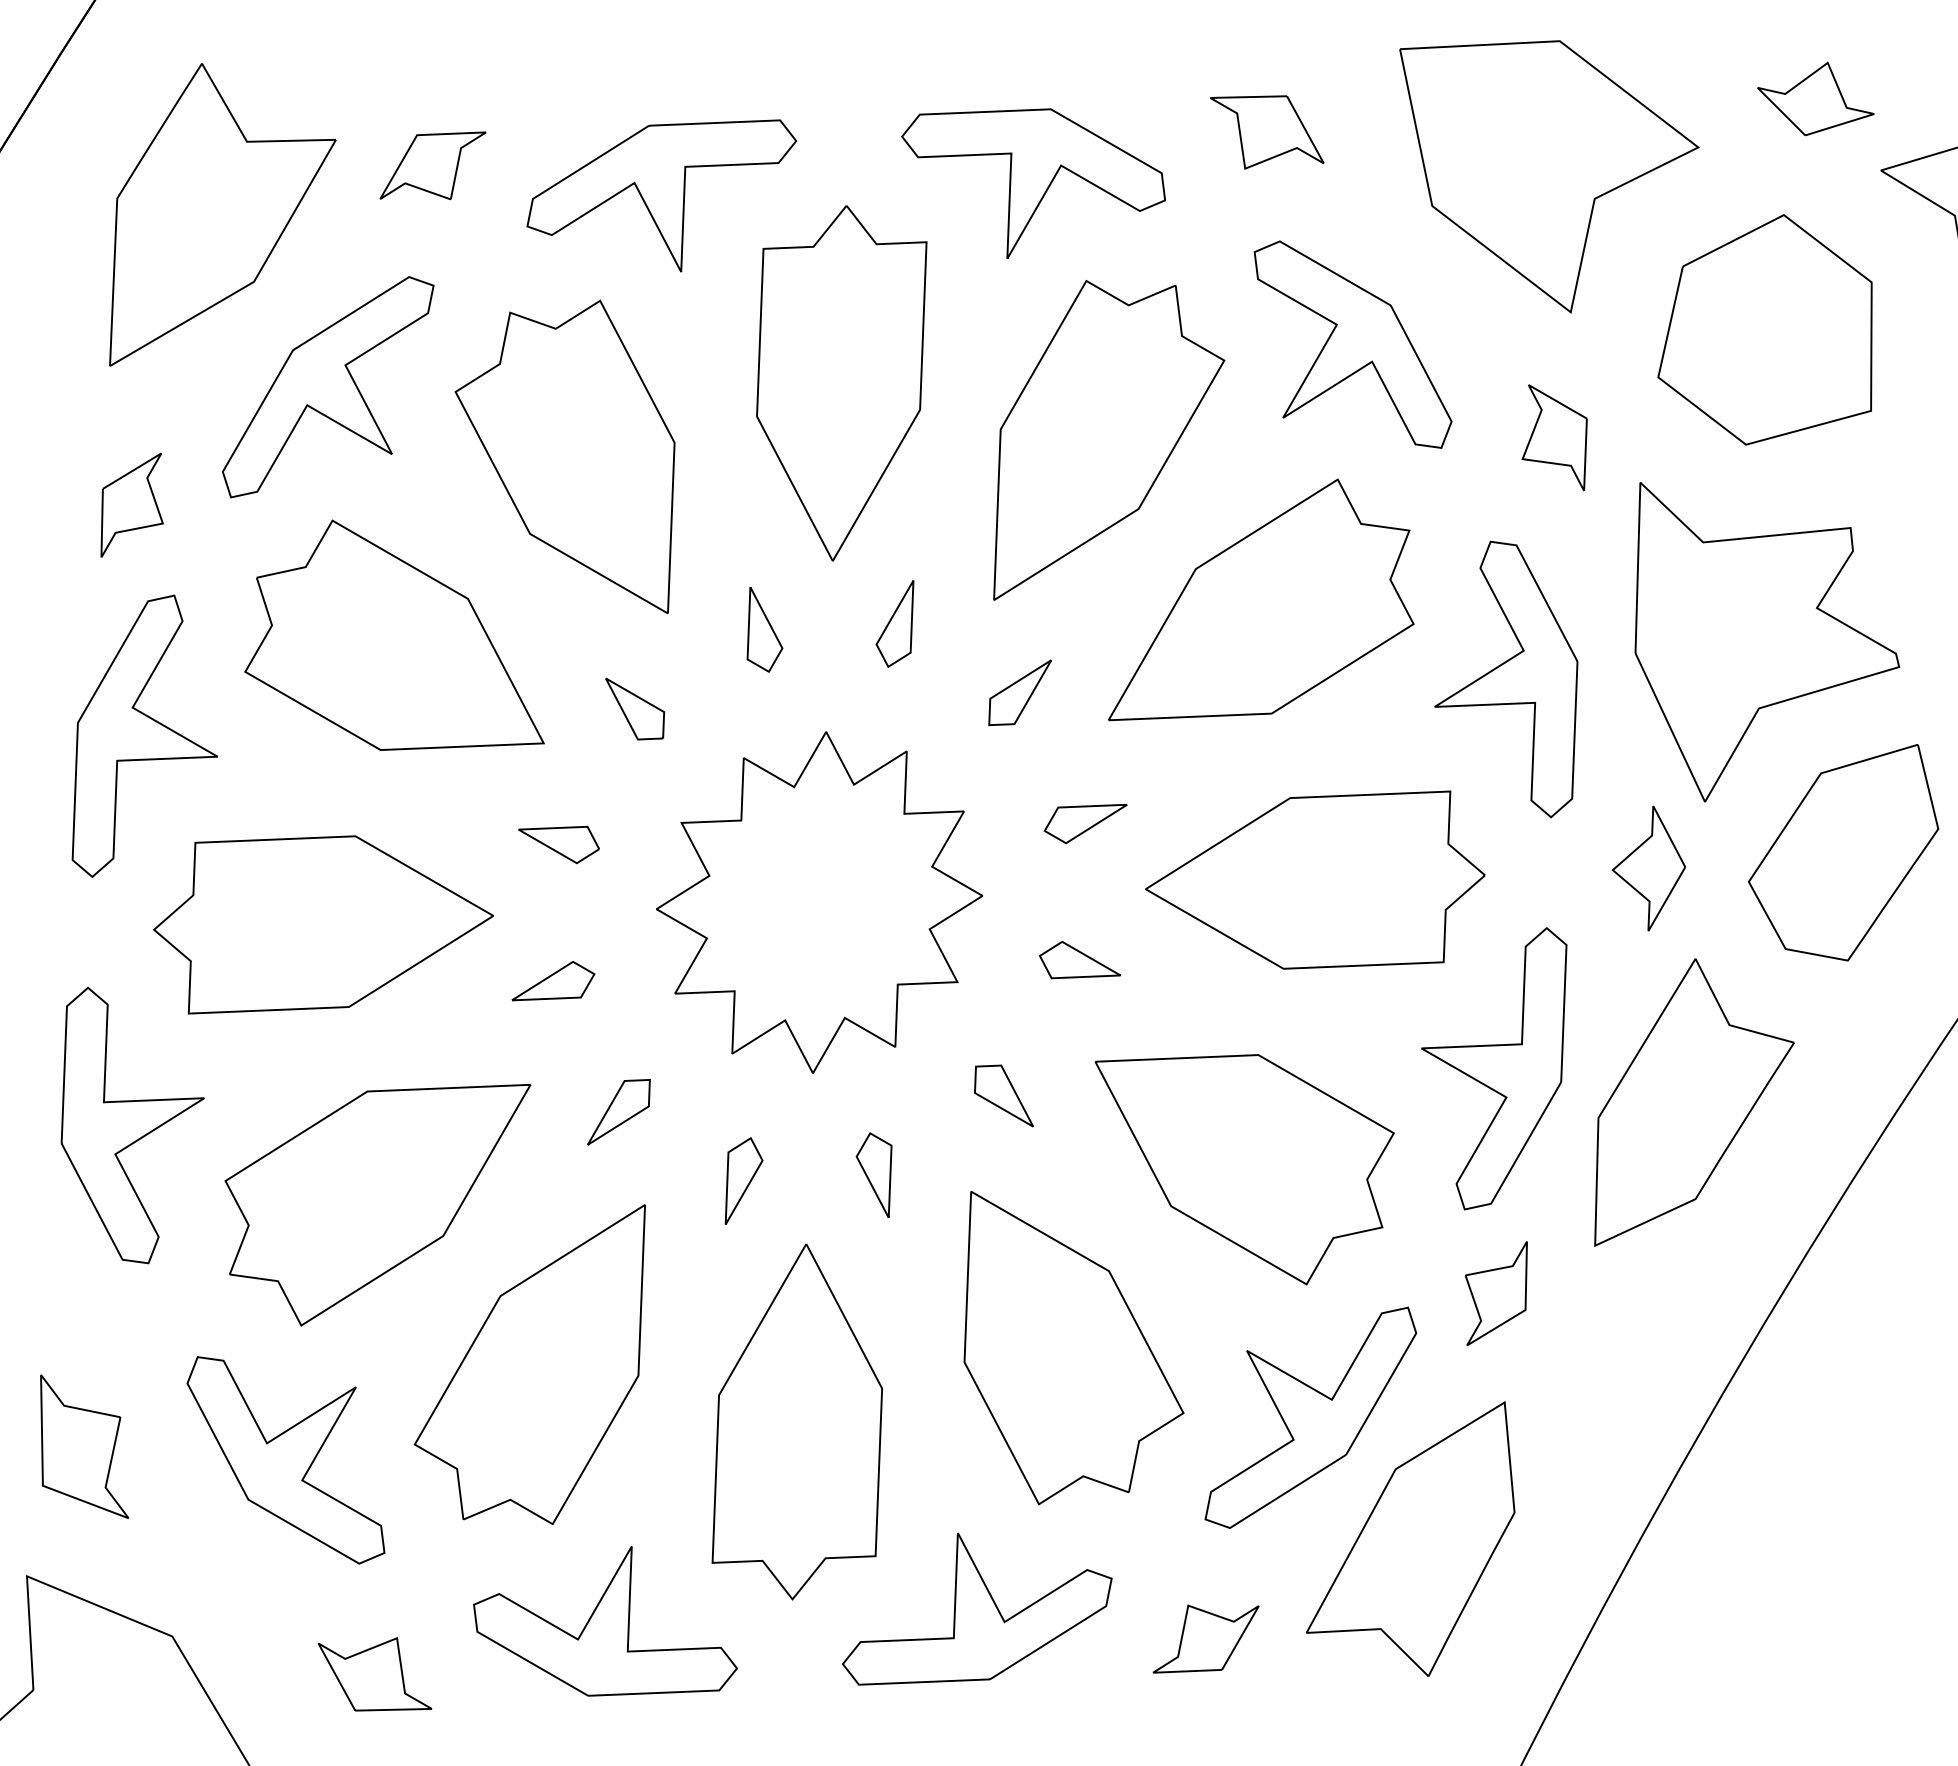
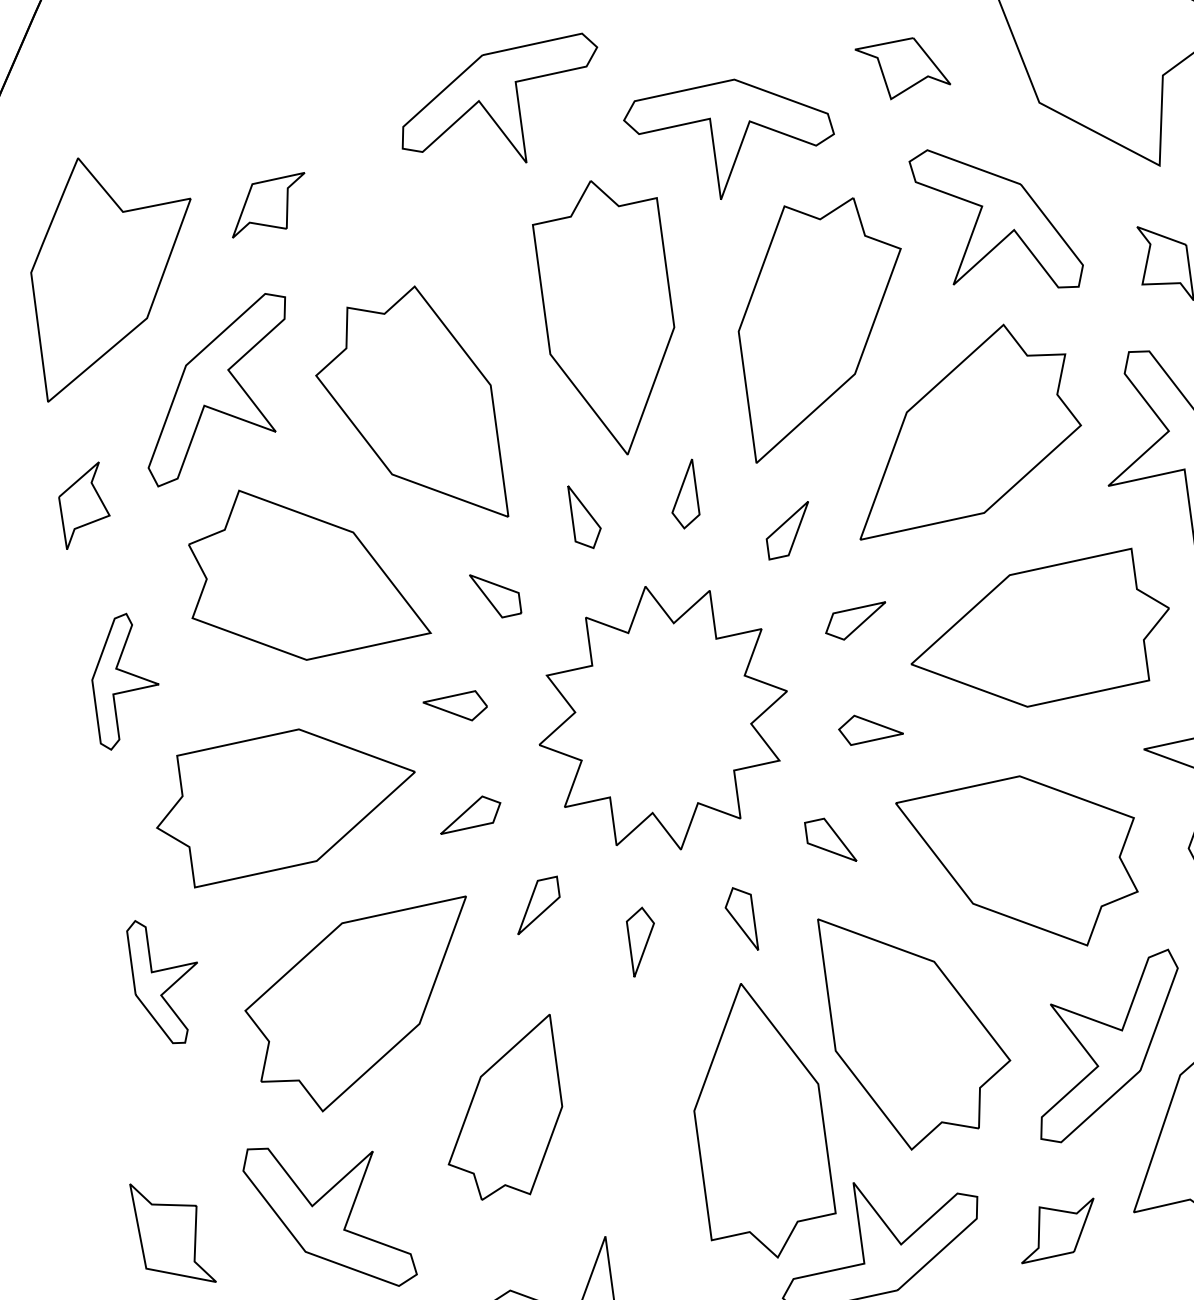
part: (661, 195) -> (501, 107), moved
part: (144, 735) -> (123, 680), size x0.6
part: (132, 1125) -> (166, 980), size x0.6
part: (529, 1364) -> (502, 1110), size x0.7
part: (796, 1421) -> (757, 1120), moved

